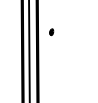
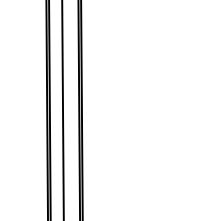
part: (51, 32) -> (110, 69), removed

